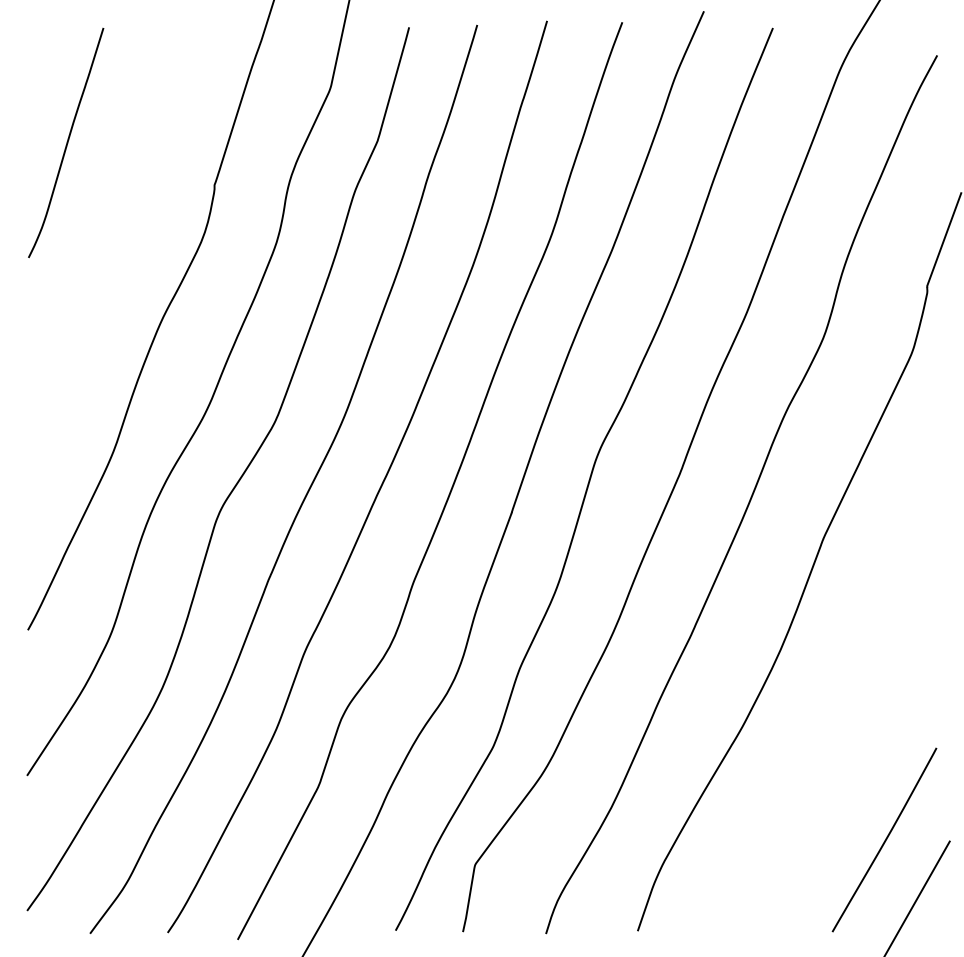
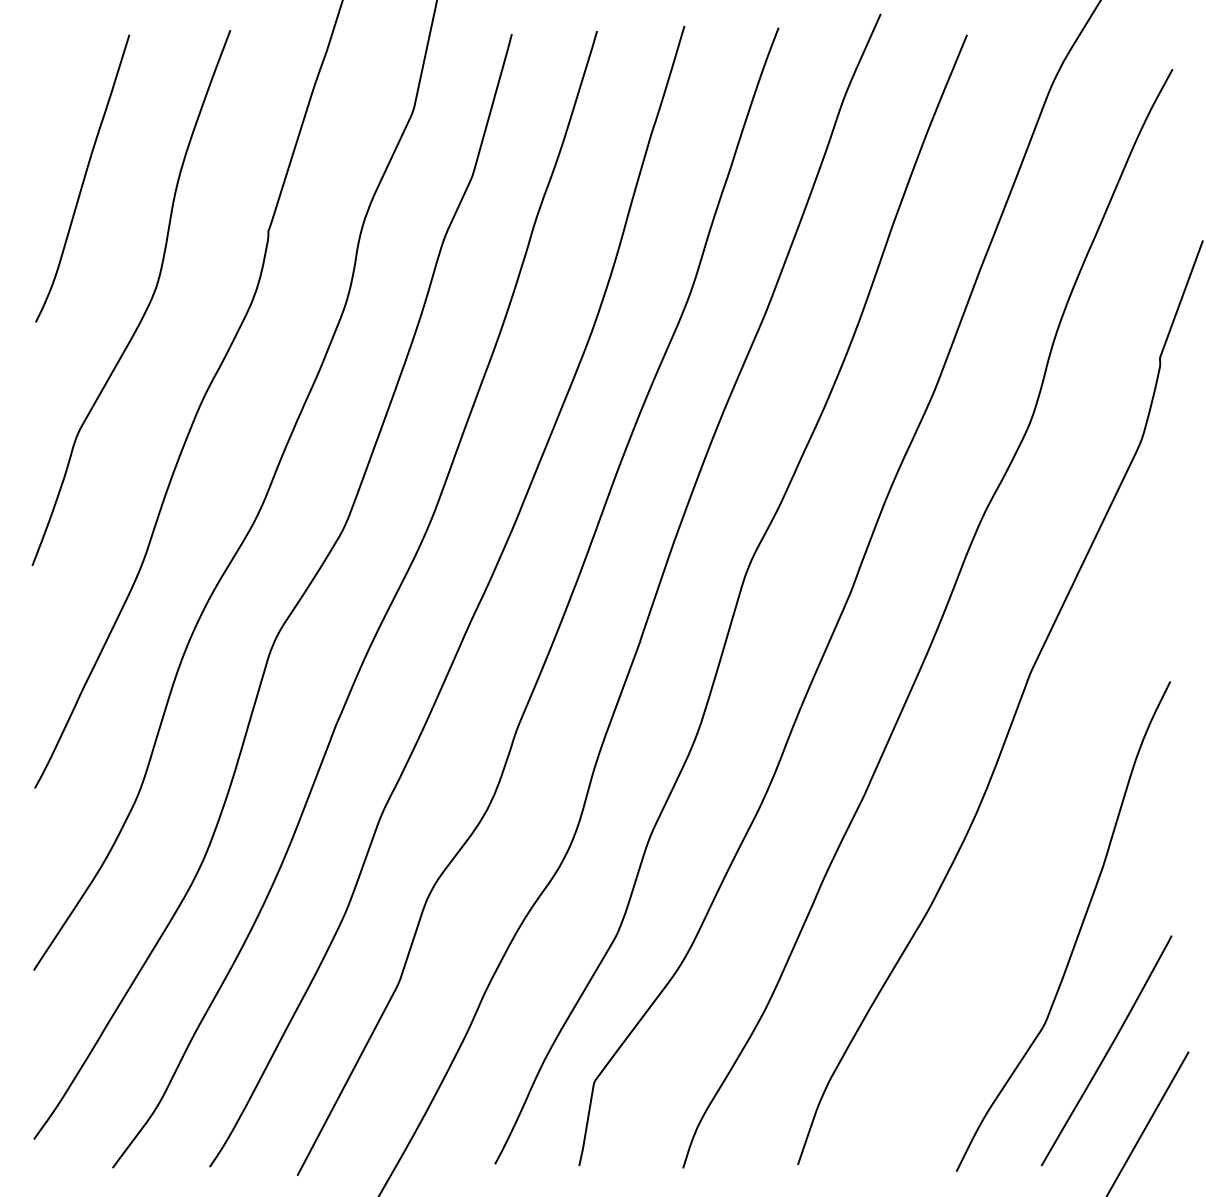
curve: (117, 244) -> (146, 305), added
curve: (861, 745) -> (1077, 932), added

